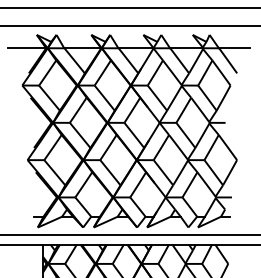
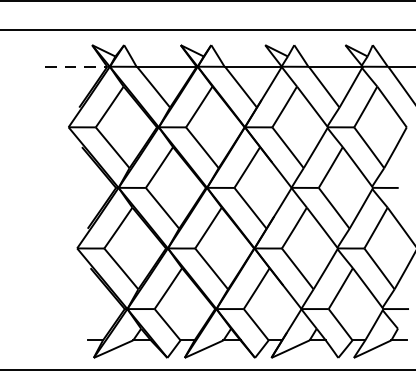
line: (27, 48) -> (76, 67), solid -> dashed

